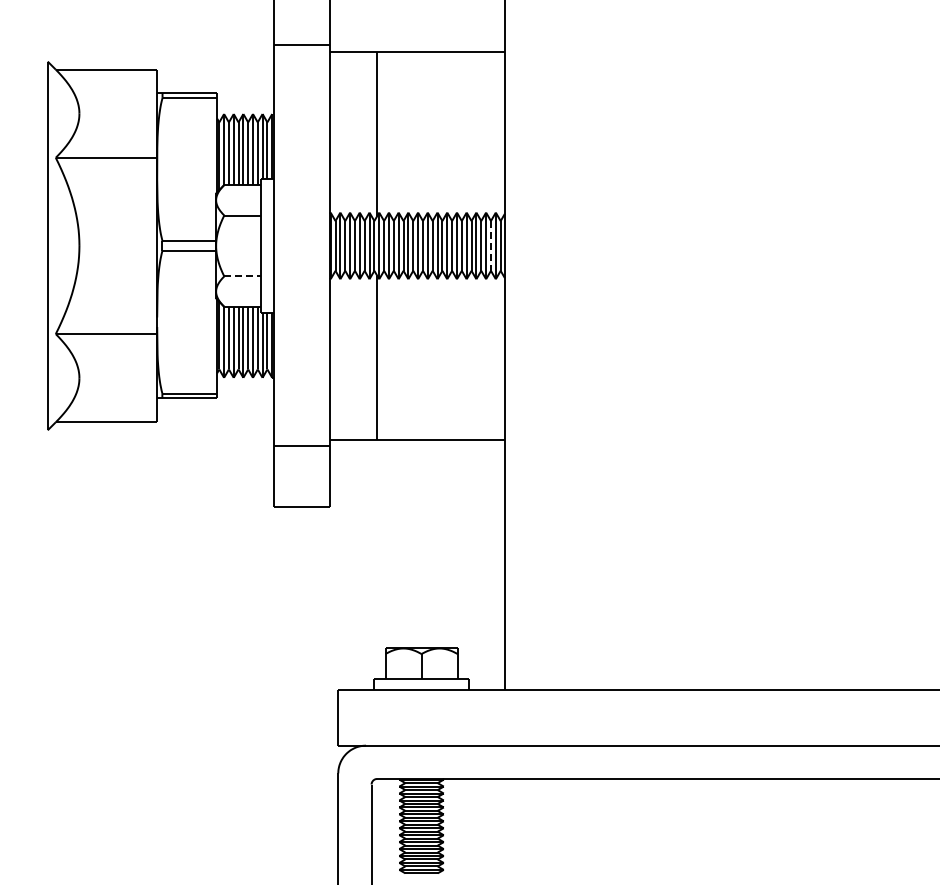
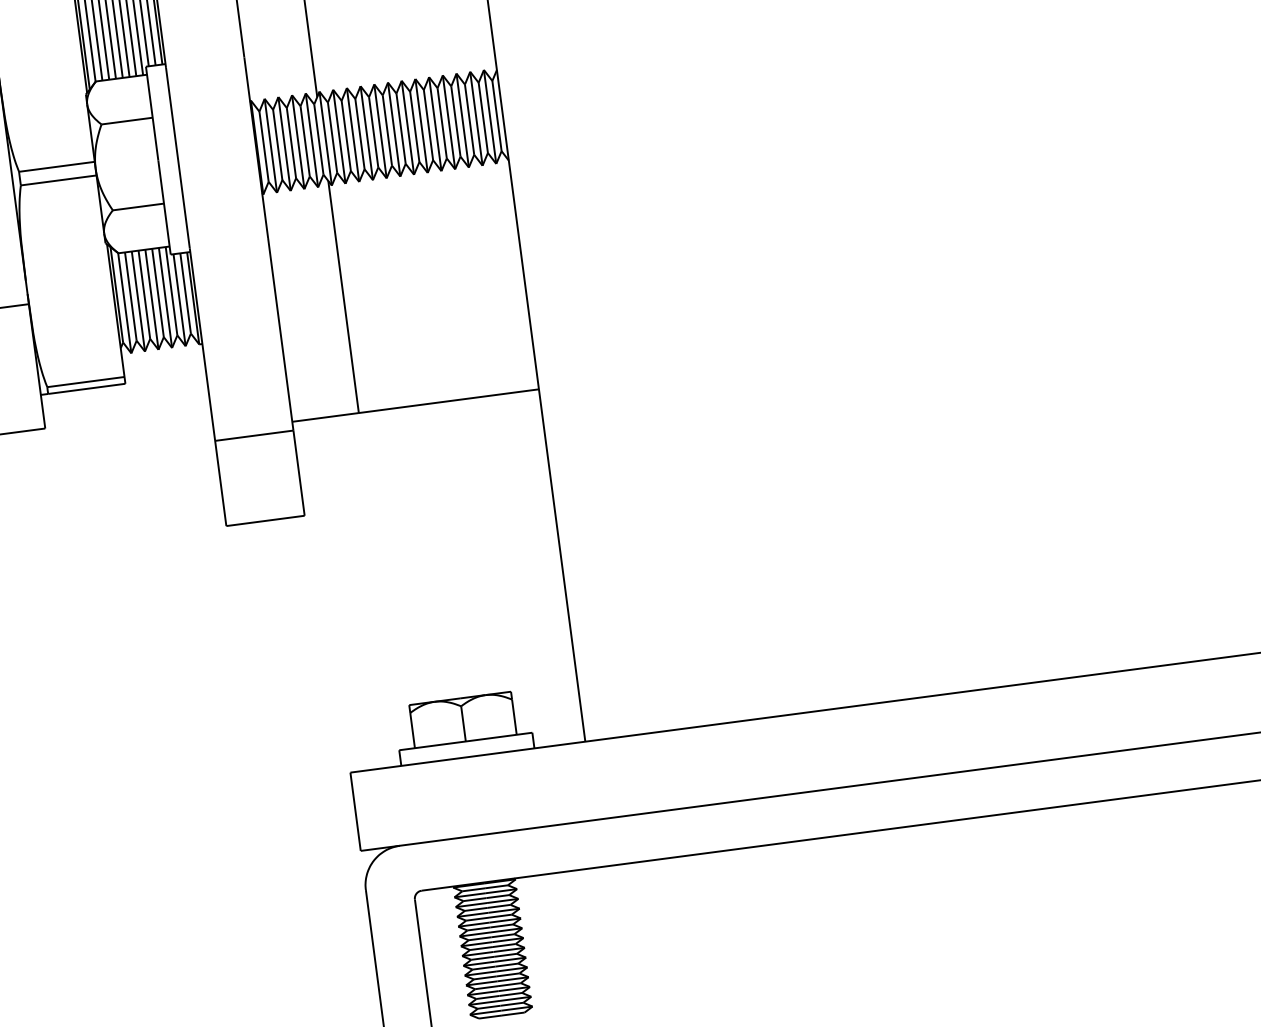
line: (491, 245) -> (483, 117), dashed -> solid
line: (242, 276) -> (138, 207), dashed -> solid

